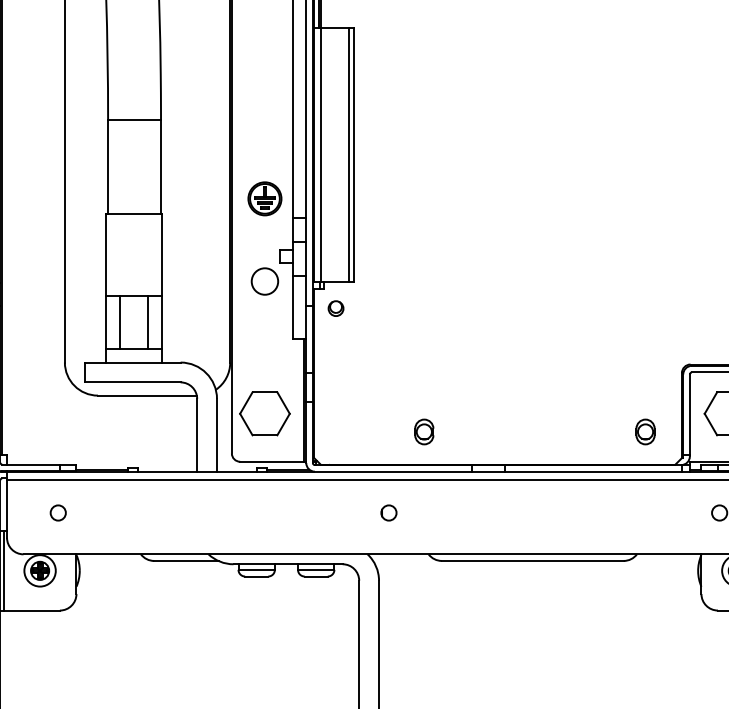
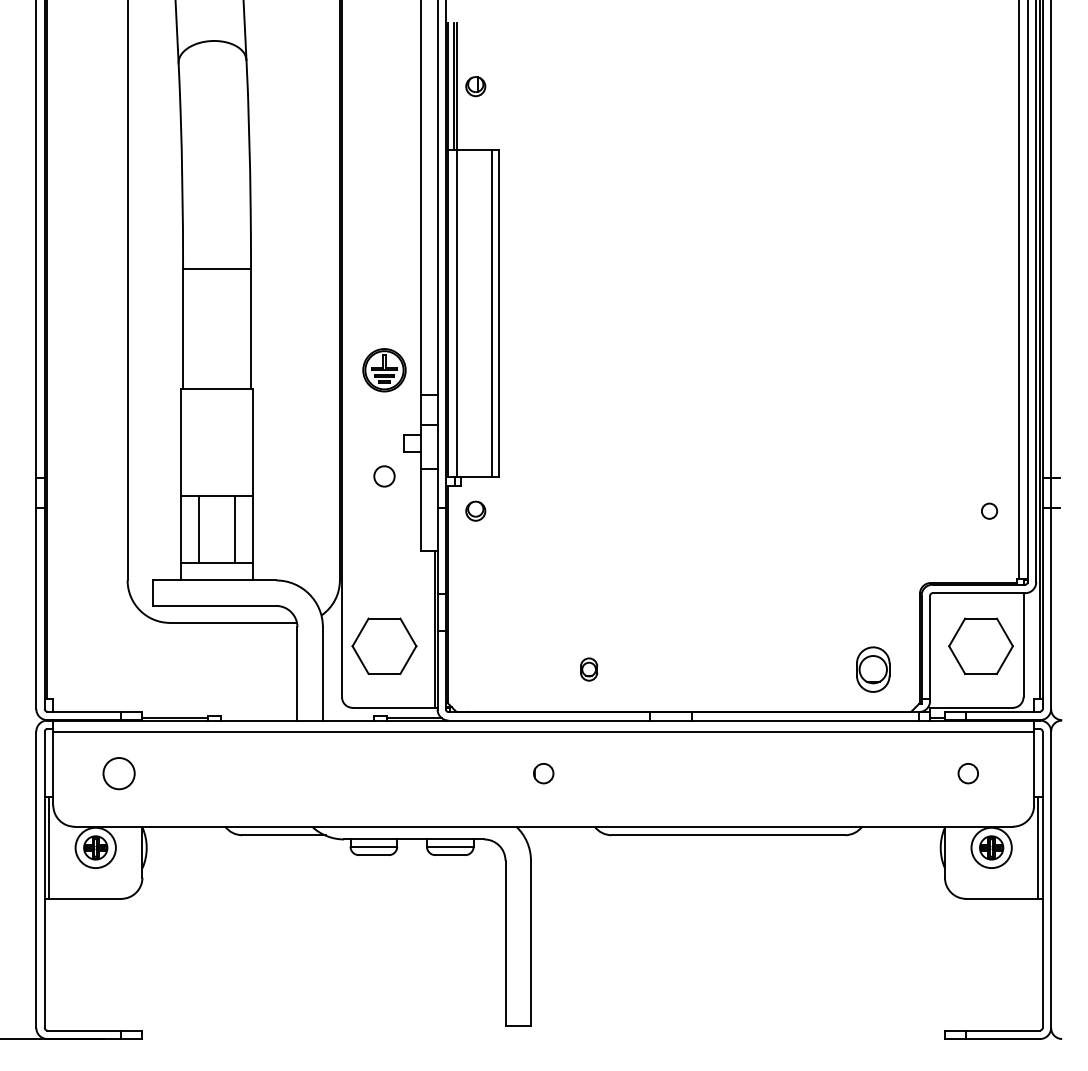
circle: (264, 281) -> (384, 476), size x0.6
part: (423, 431) -> (588, 669), size x0.7
part: (645, 431) -> (872, 669), size x1.4
circle: (57, 512) -> (118, 773), size x1.6

